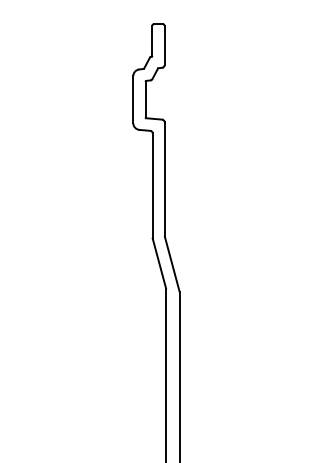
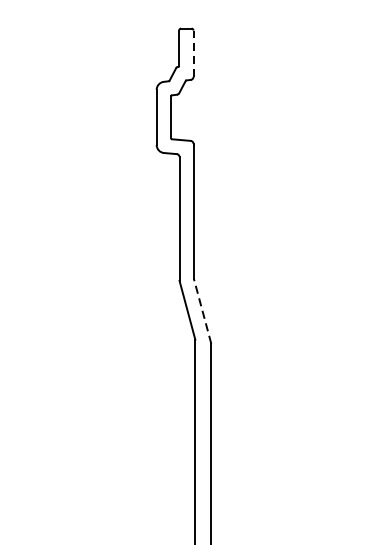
line: (164, 45) -> (193, 53), solid -> dashed
line: (172, 264) -> (202, 311), solid -> dashed

